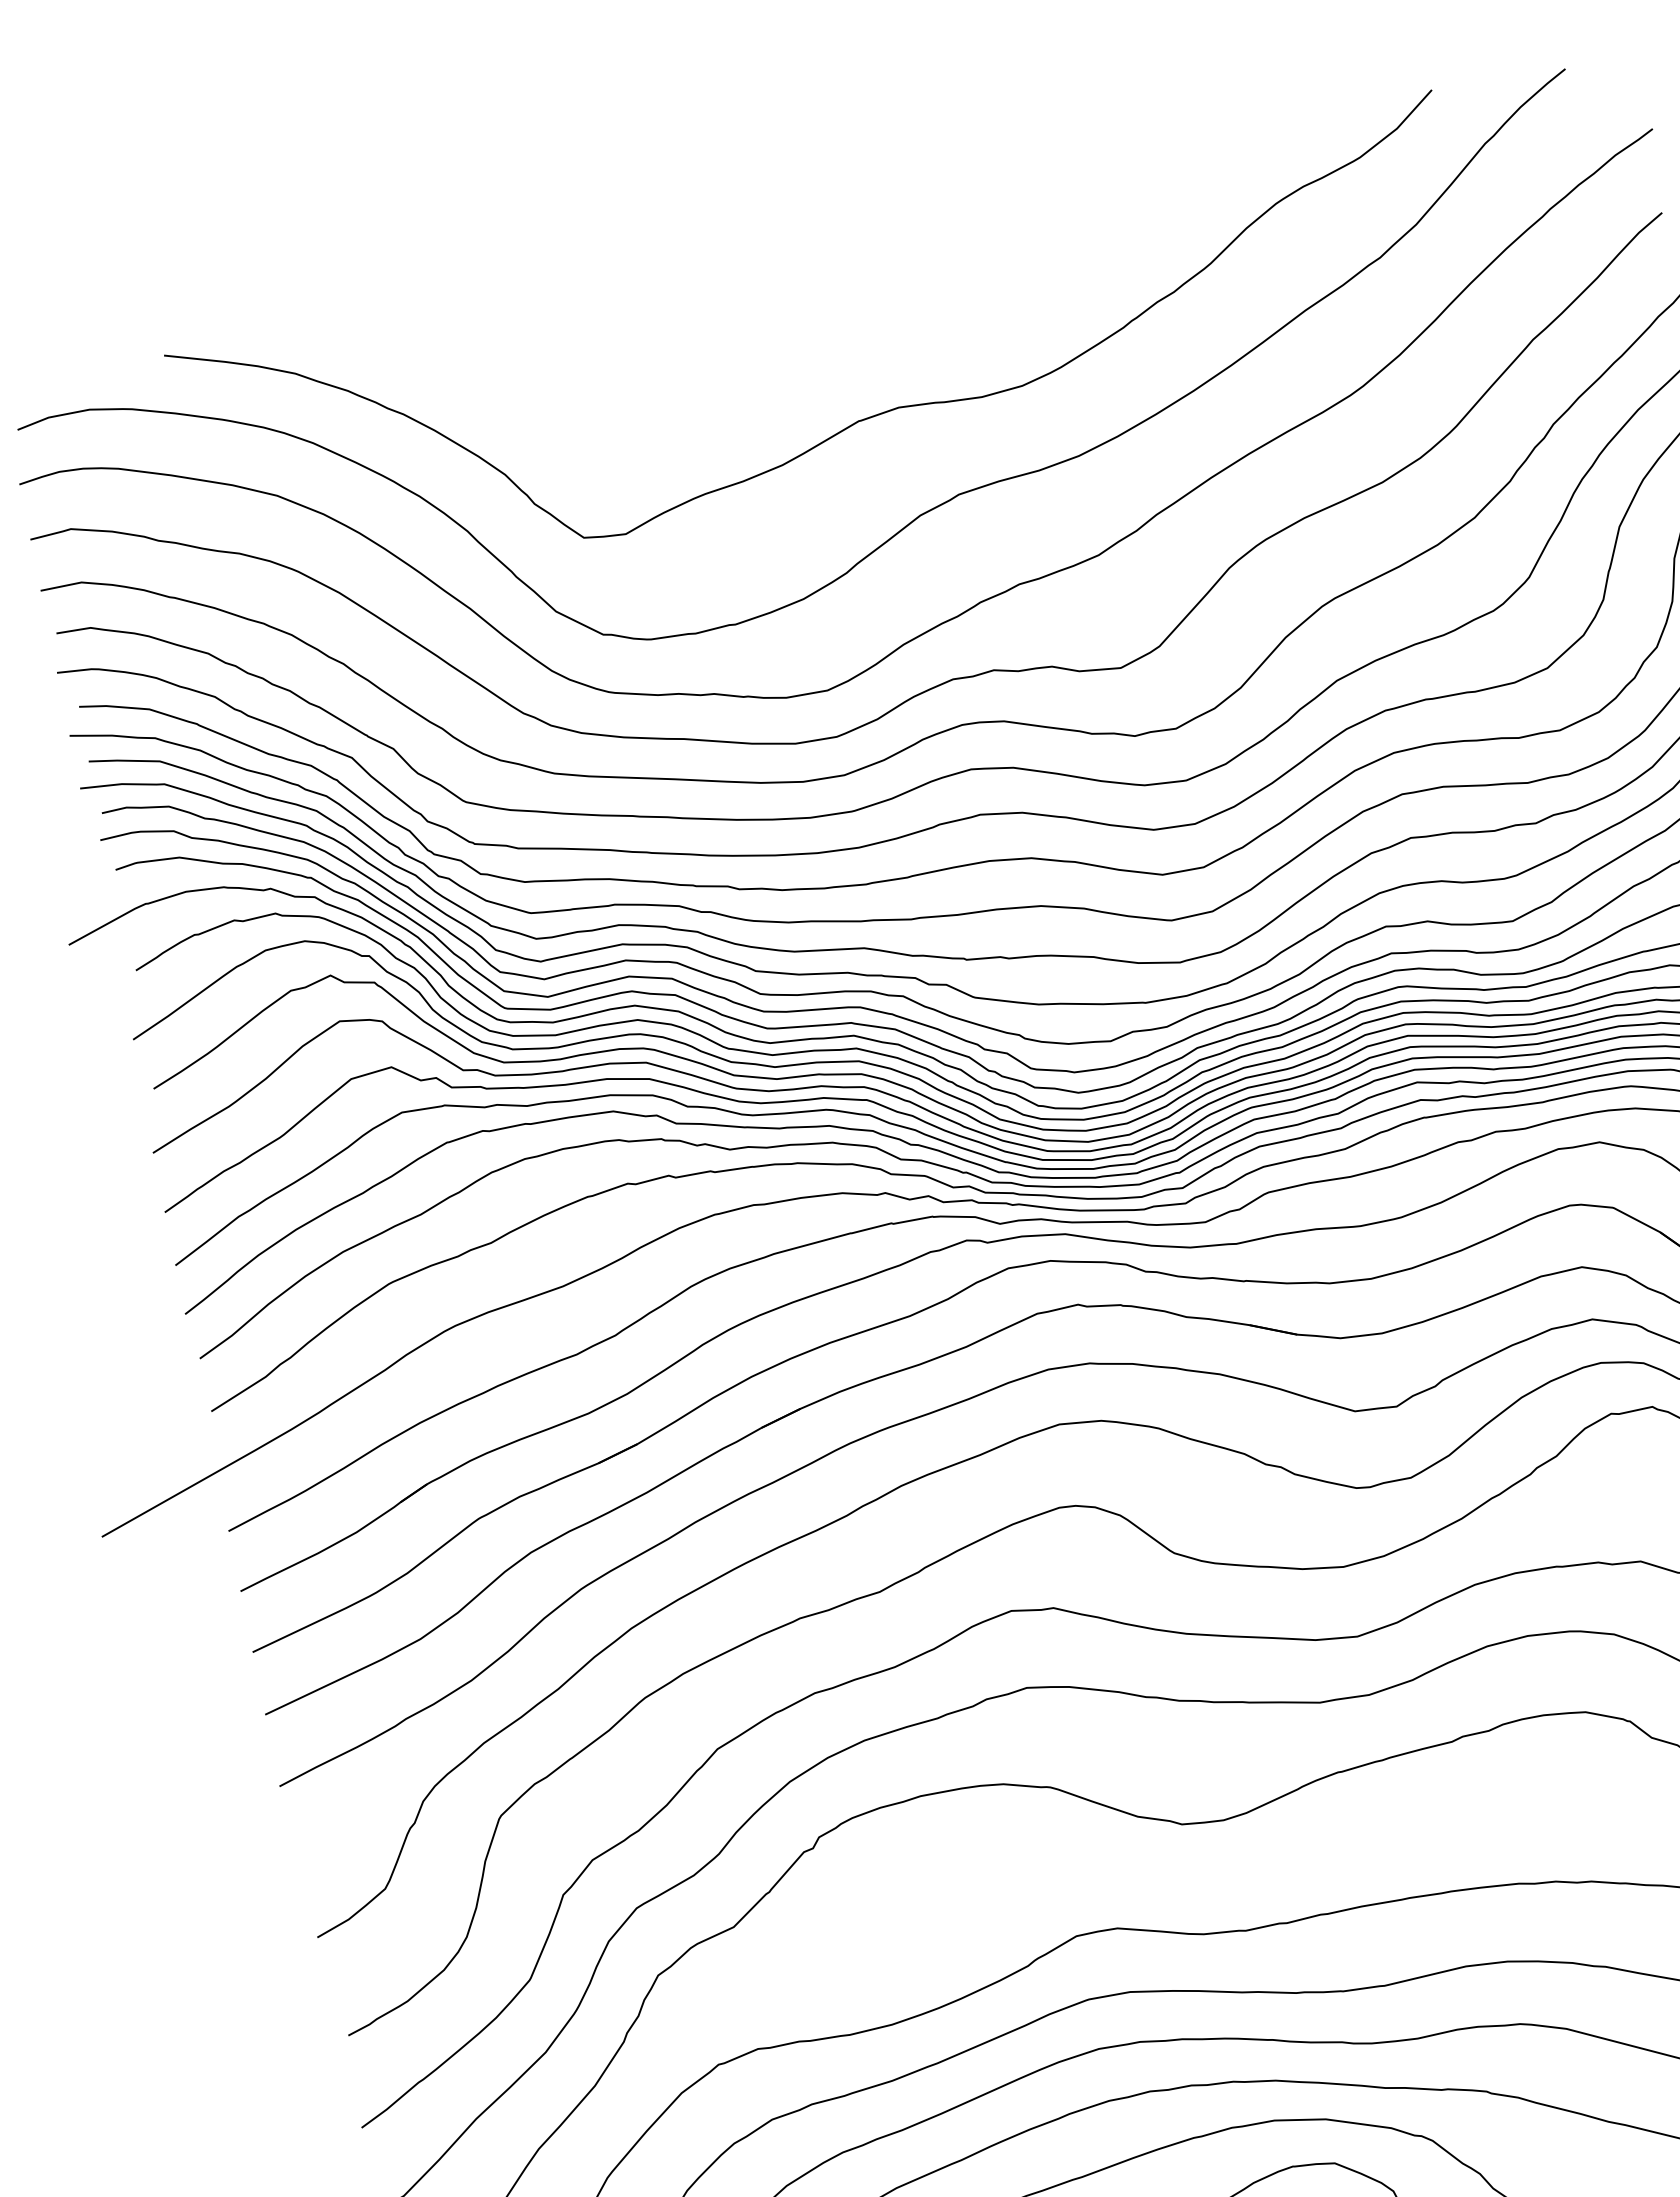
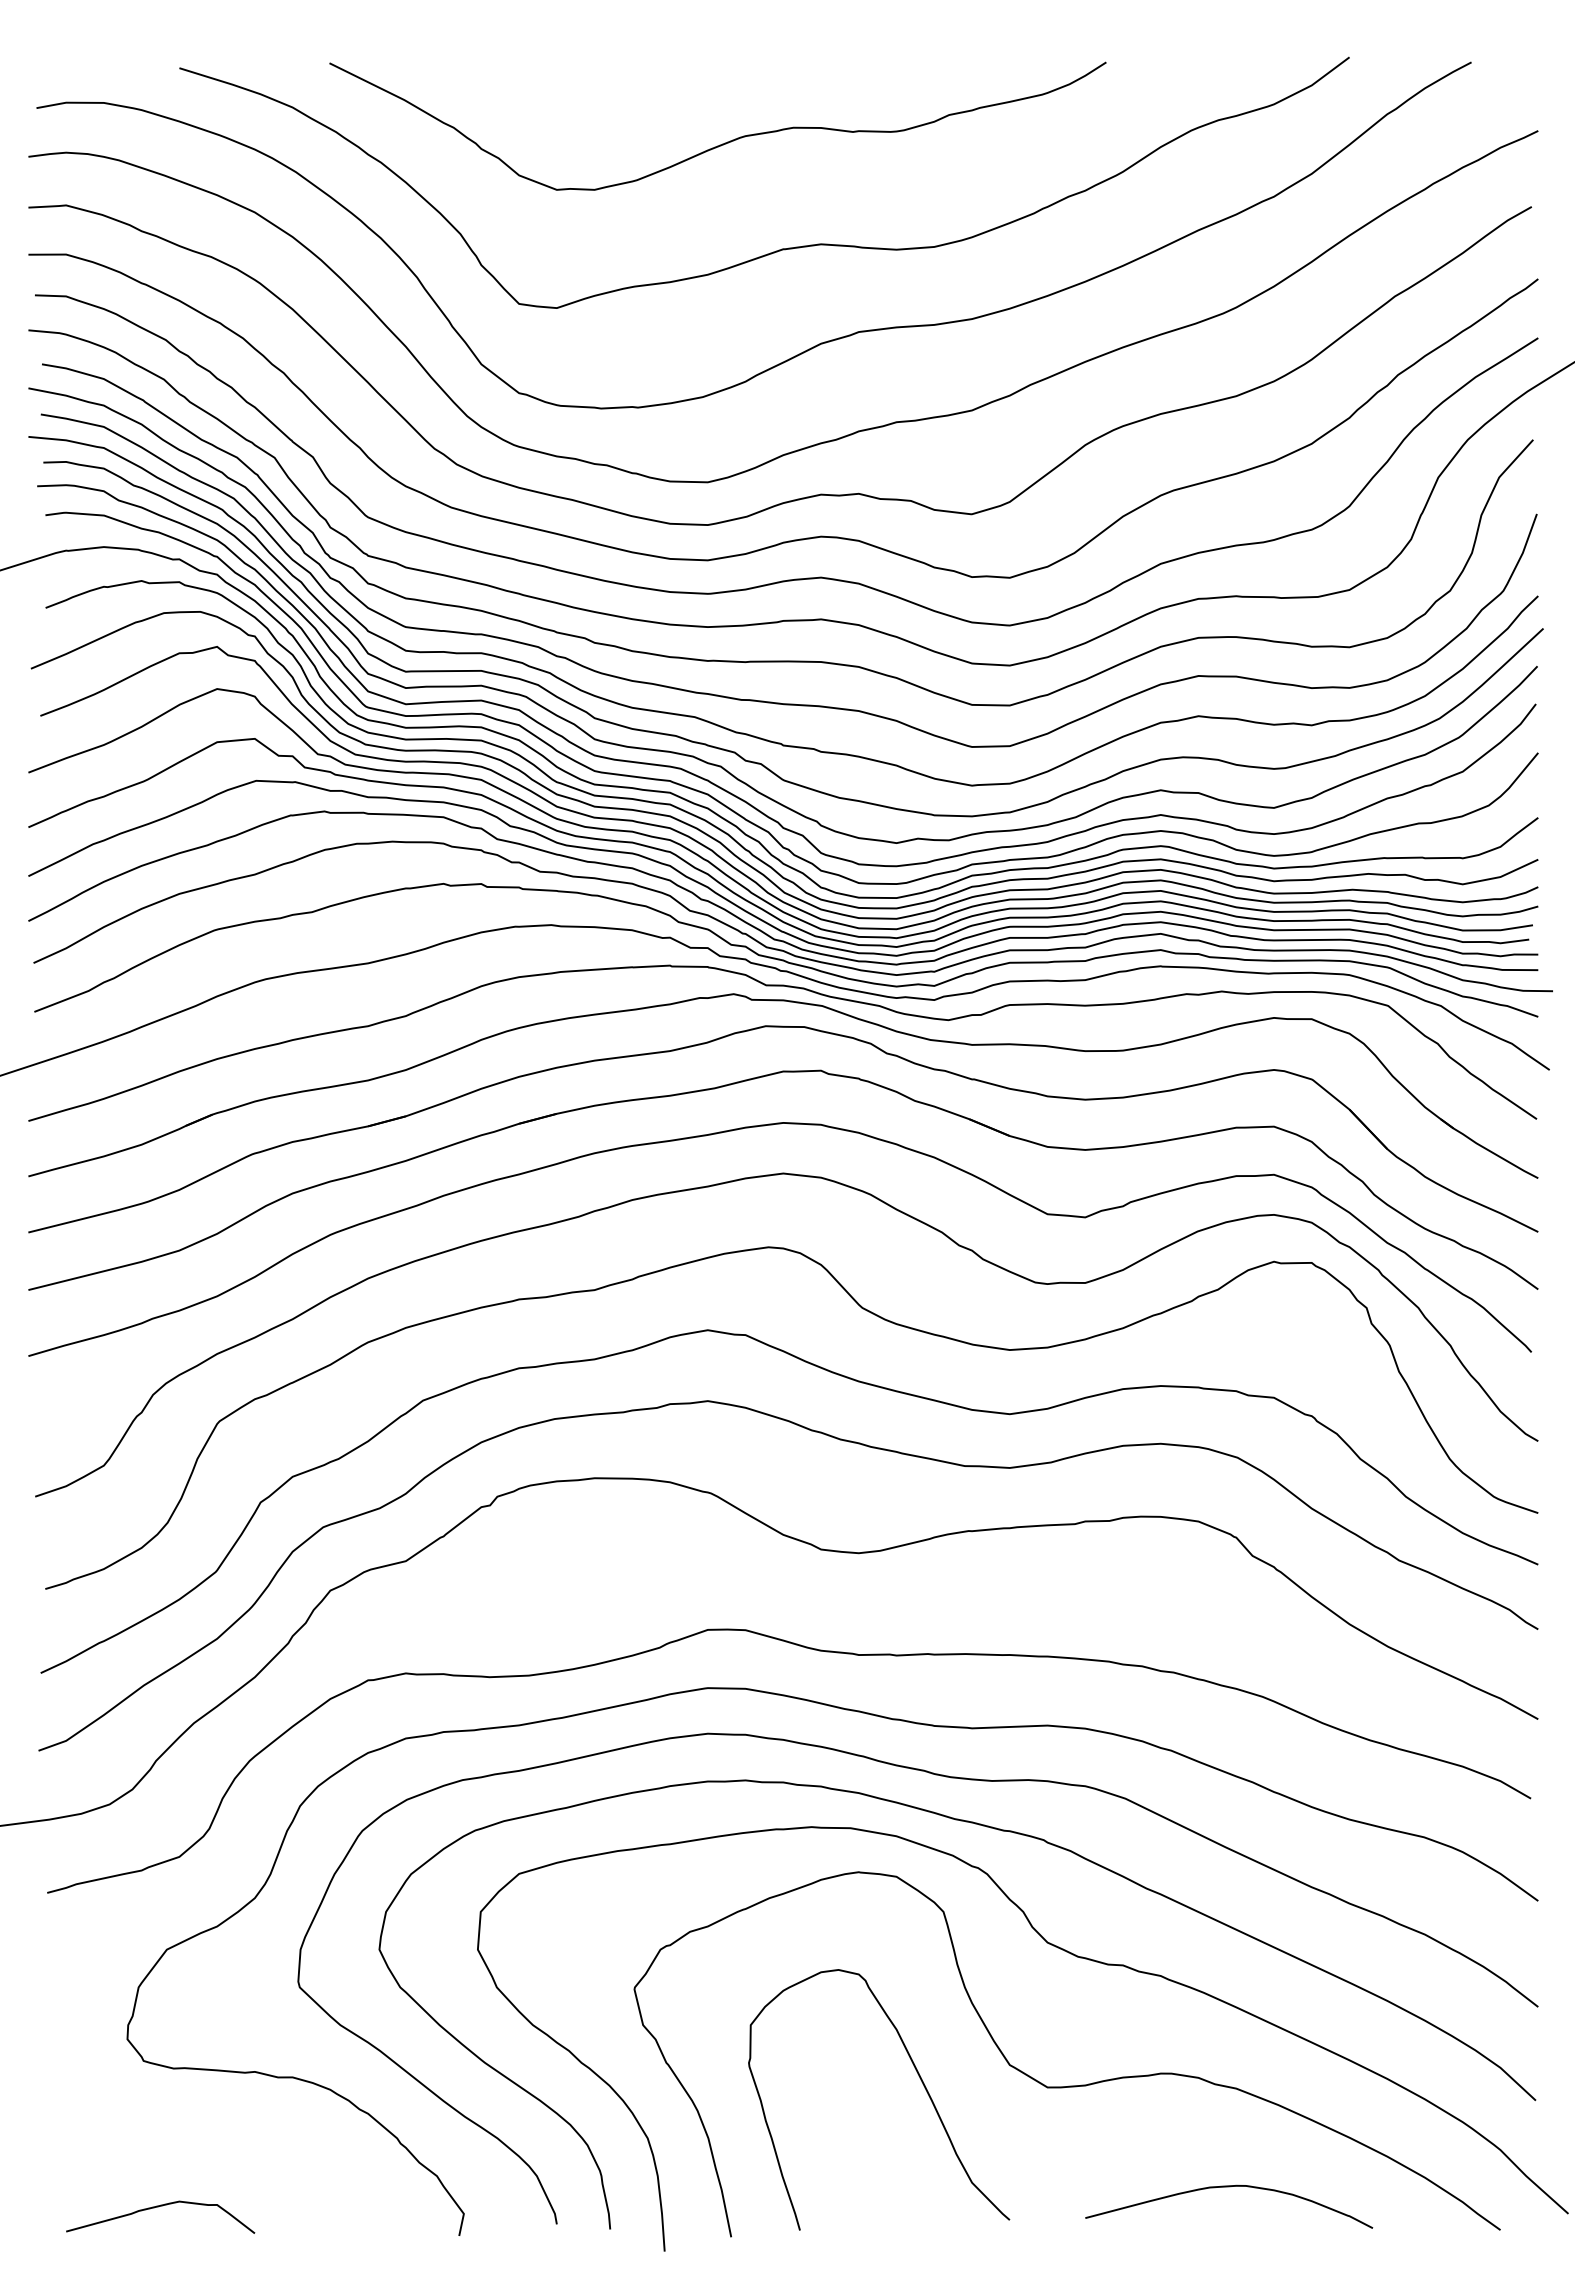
curve: (769, 319) -> (722, 143), added

